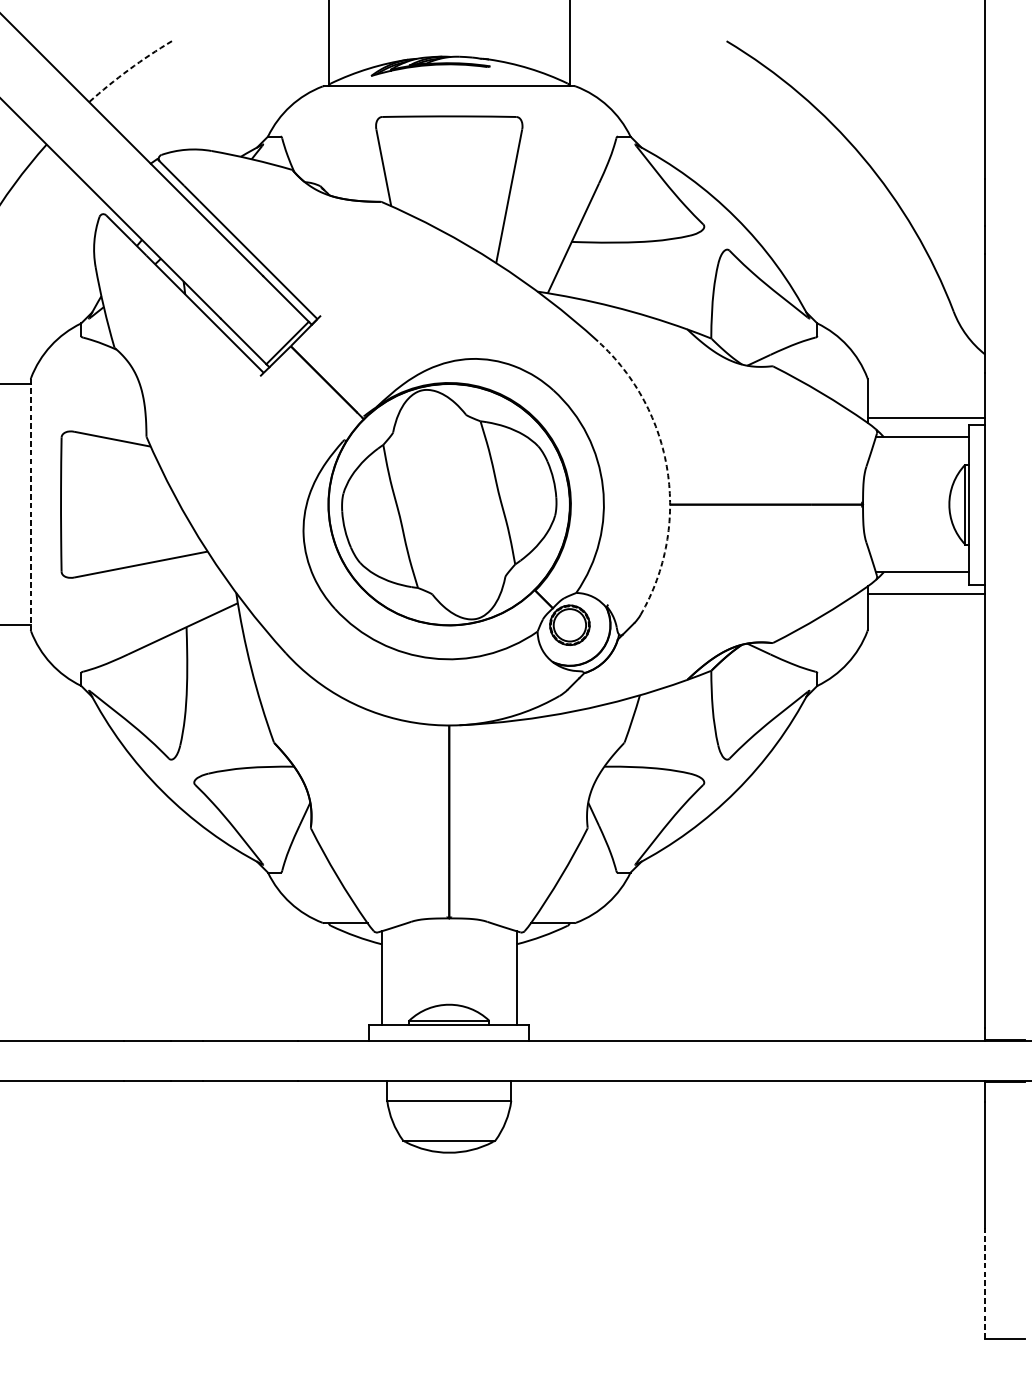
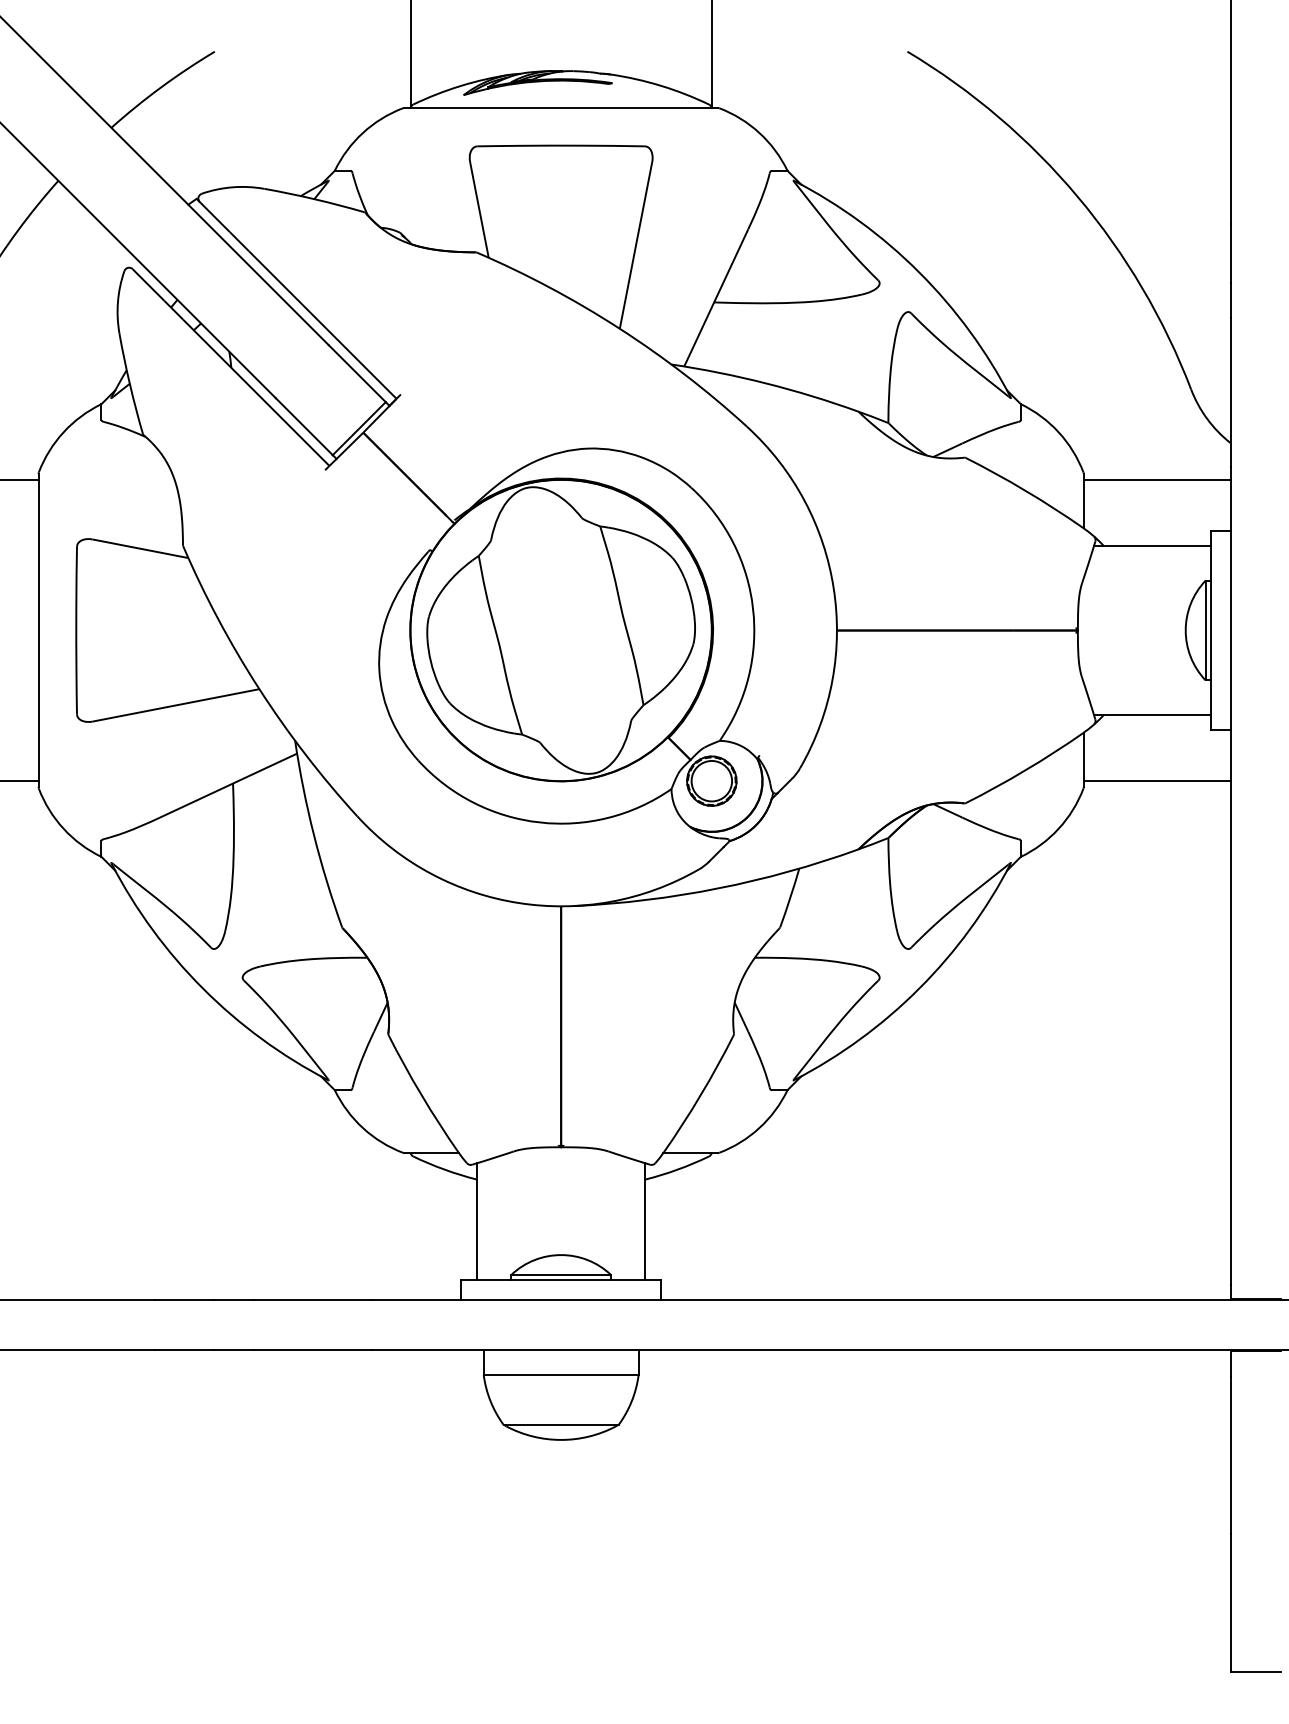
arc: (129, 69) -> (161, 87), dashed -> solid
line: (925, 417) -> (1156, 479), moved
arc: (667, 471) -> (833, 588), dashed -> solid
line: (30, 505) -> (38, 631), dashed -> solid
line: (925, 594) -> (1156, 781), moved
line: (985, 1282) -> (1230, 1602), dashed -> solid

